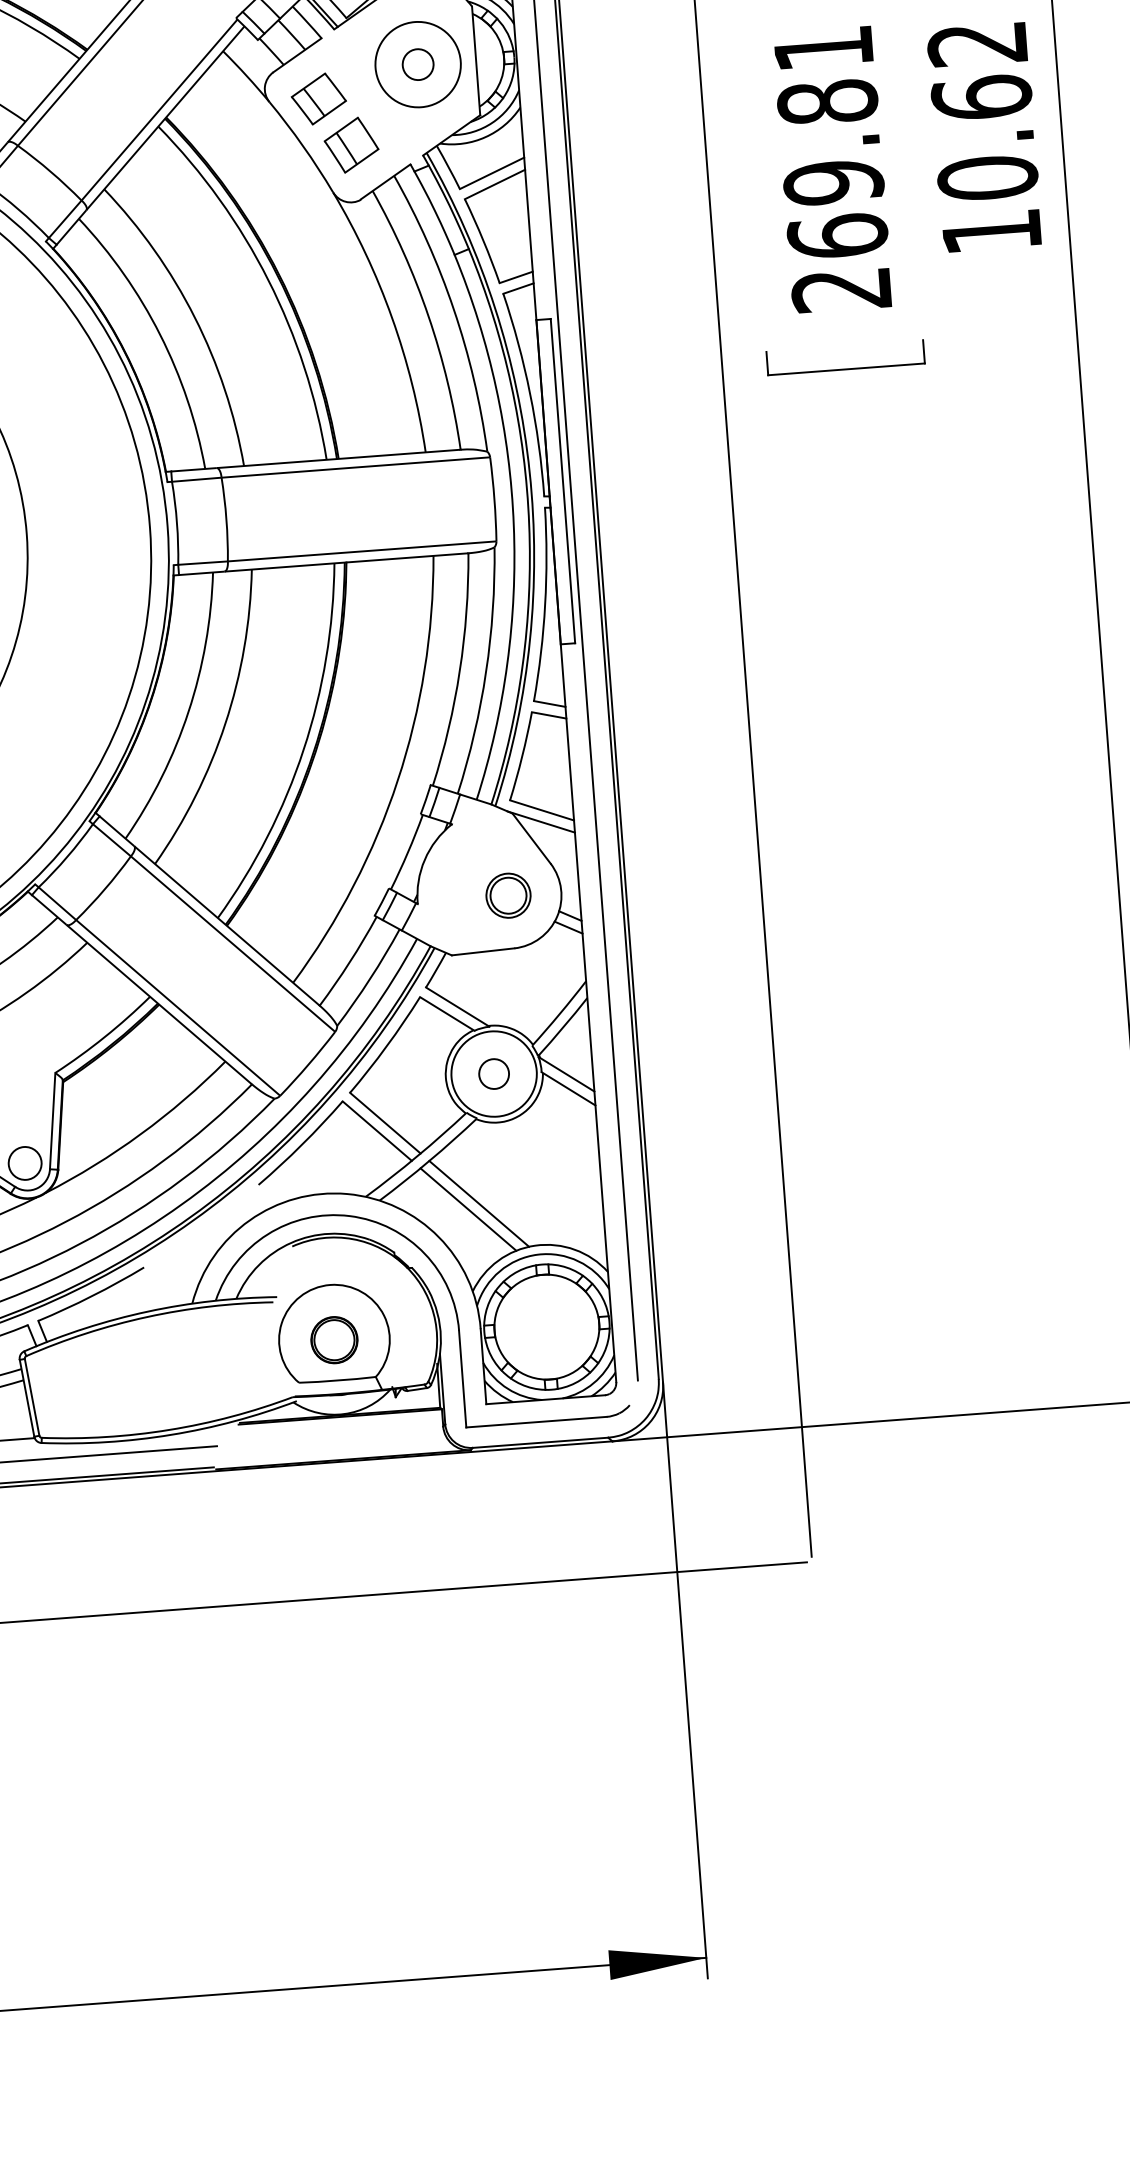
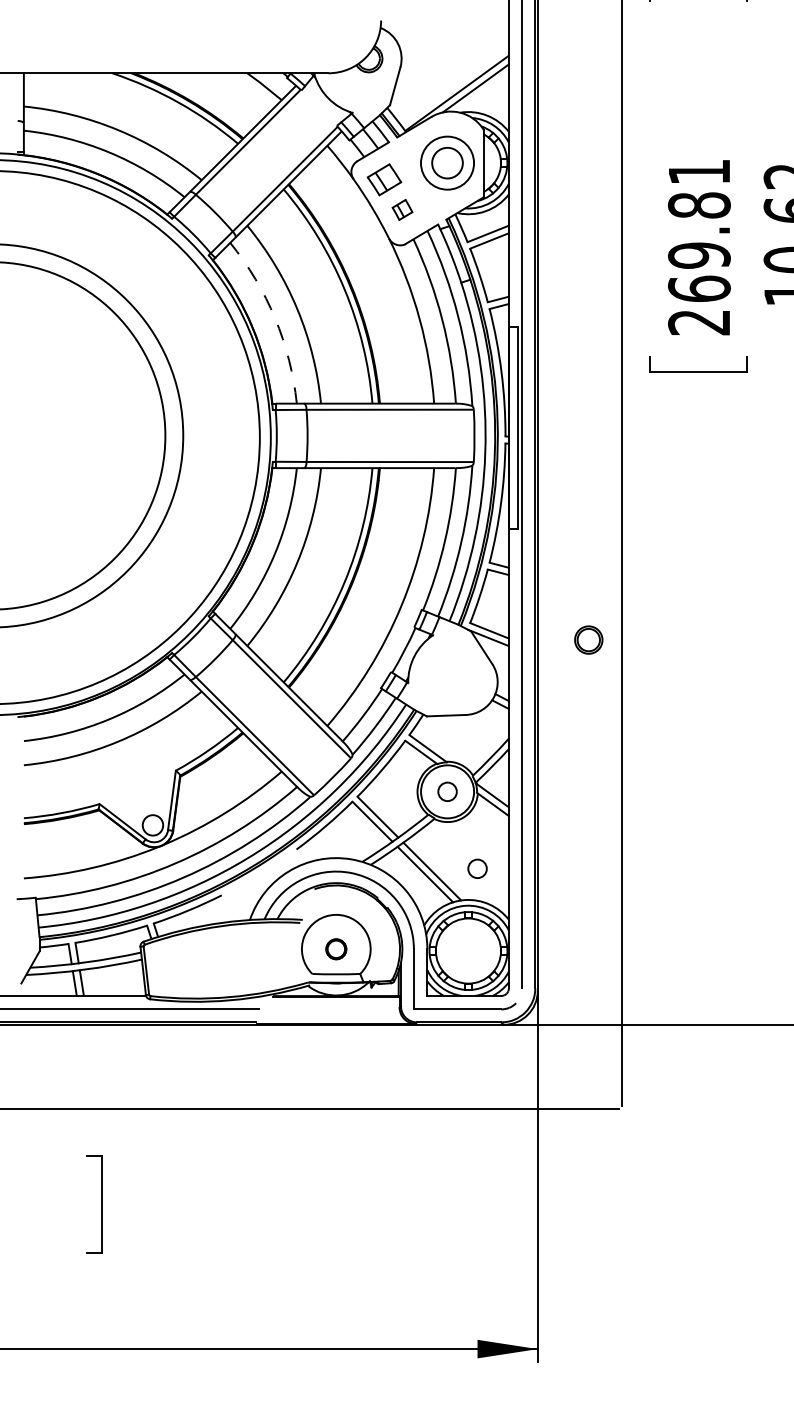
circle: (418, 63) -> (447, 162), size x1.6
part: (351, 144) -> (402, 209), size x0.6
arc: (160, 334) -> (275, 318), solid -> dashed
part: (507, 894) -> (588, 639), moved
circle: (551, 1193) -> (477, 868), added
part: (334, 1340) -> (336, 949), size x0.7

